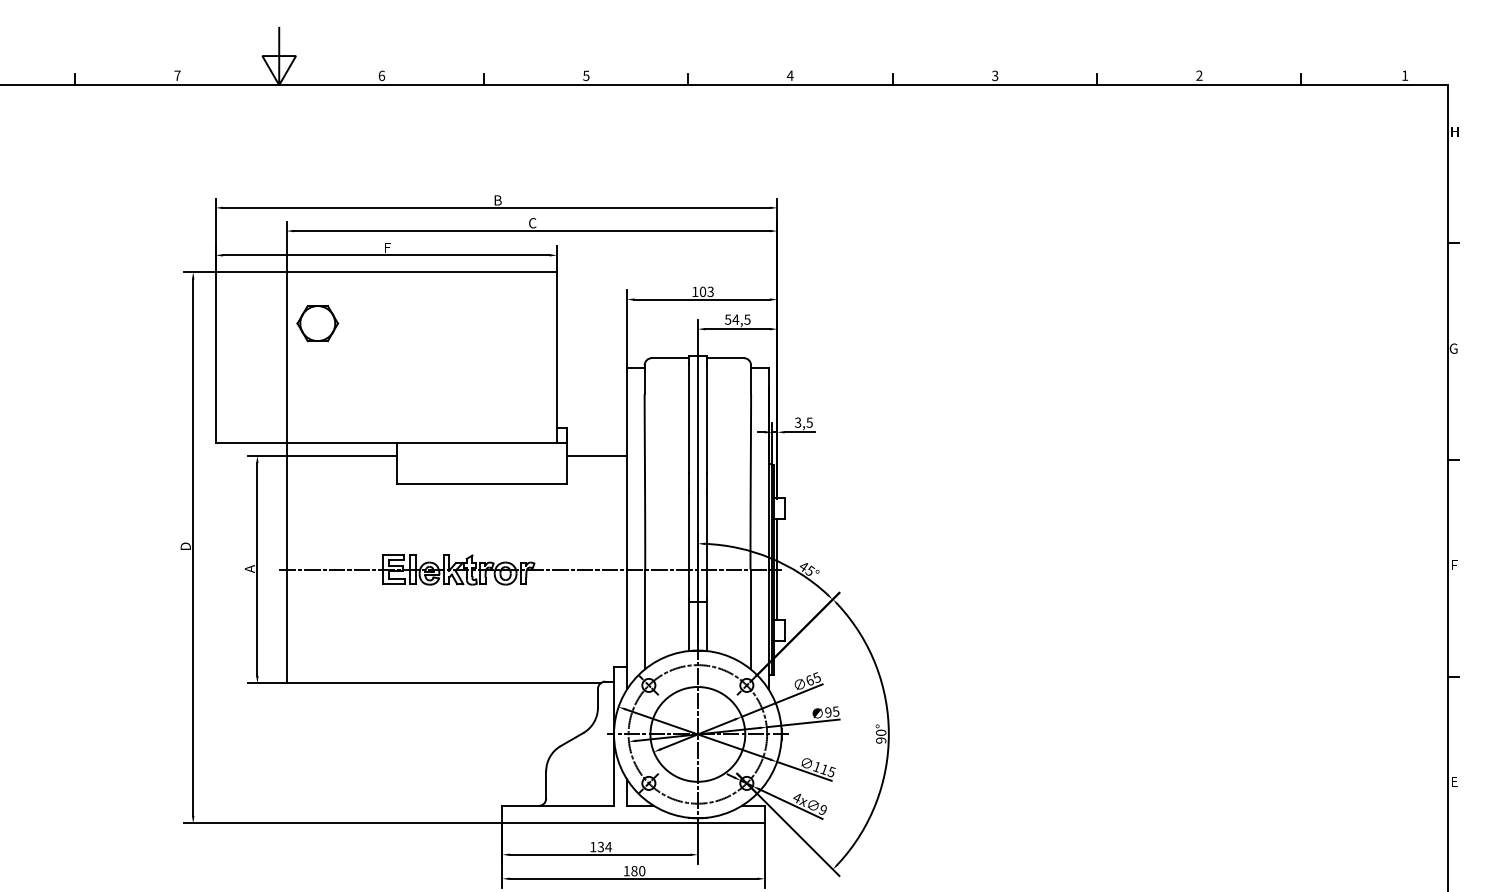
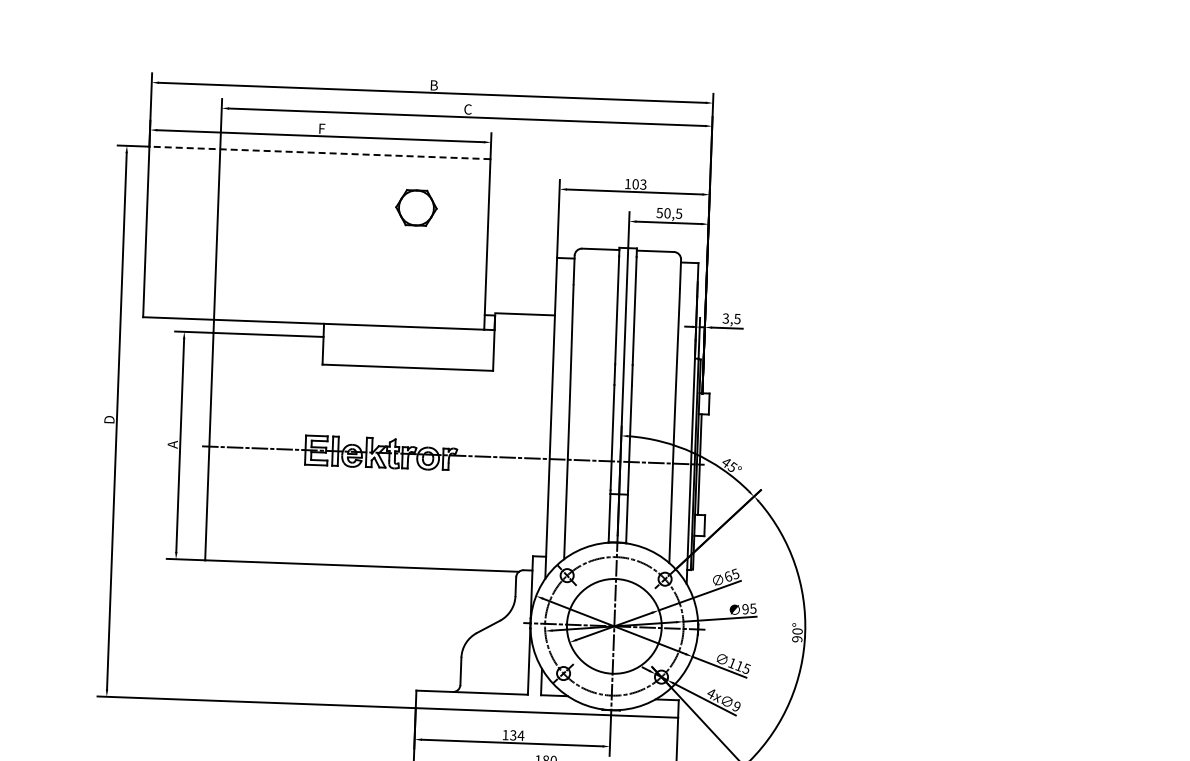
line: (386, 272) -> (320, 153), solid -> dashed
text: (735, 319) -> (667, 213), 54,5 -> 50,5
part: (317, 323) -> (416, 207), moved
line: (597, 455) -> (525, 313), moved

